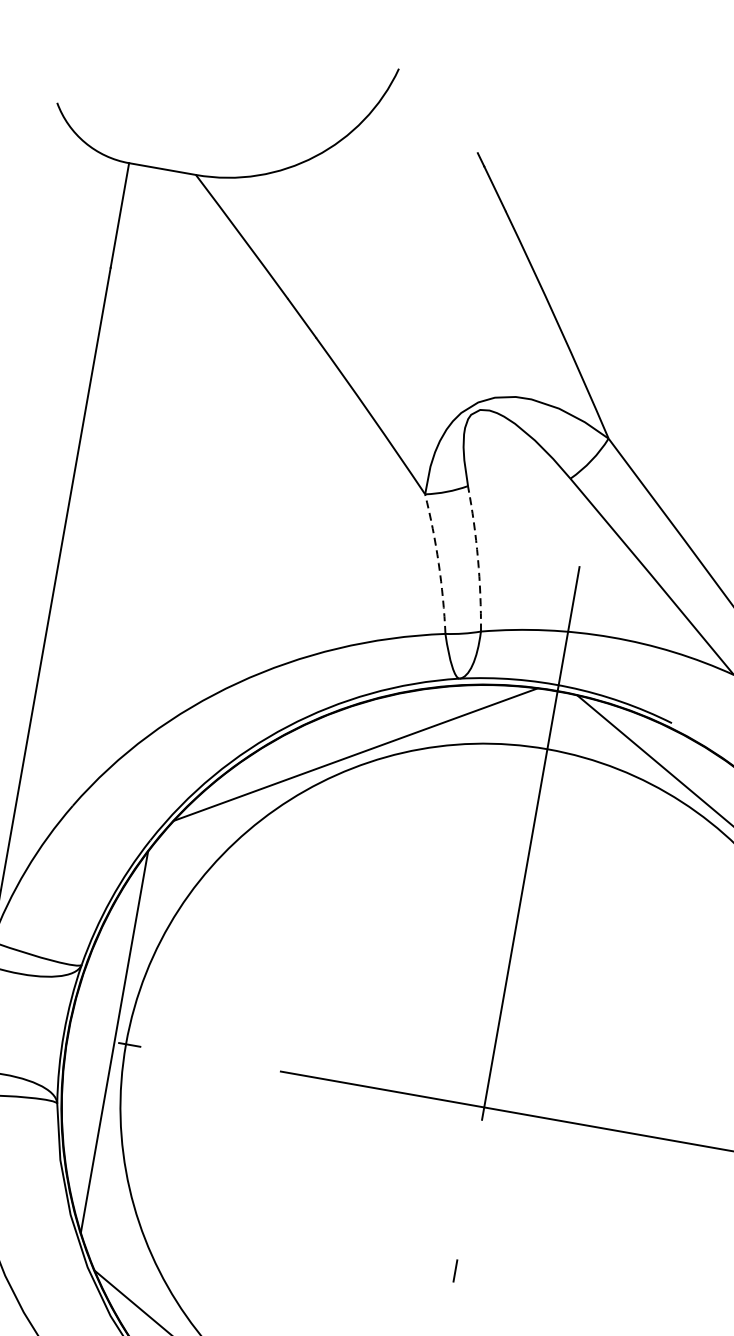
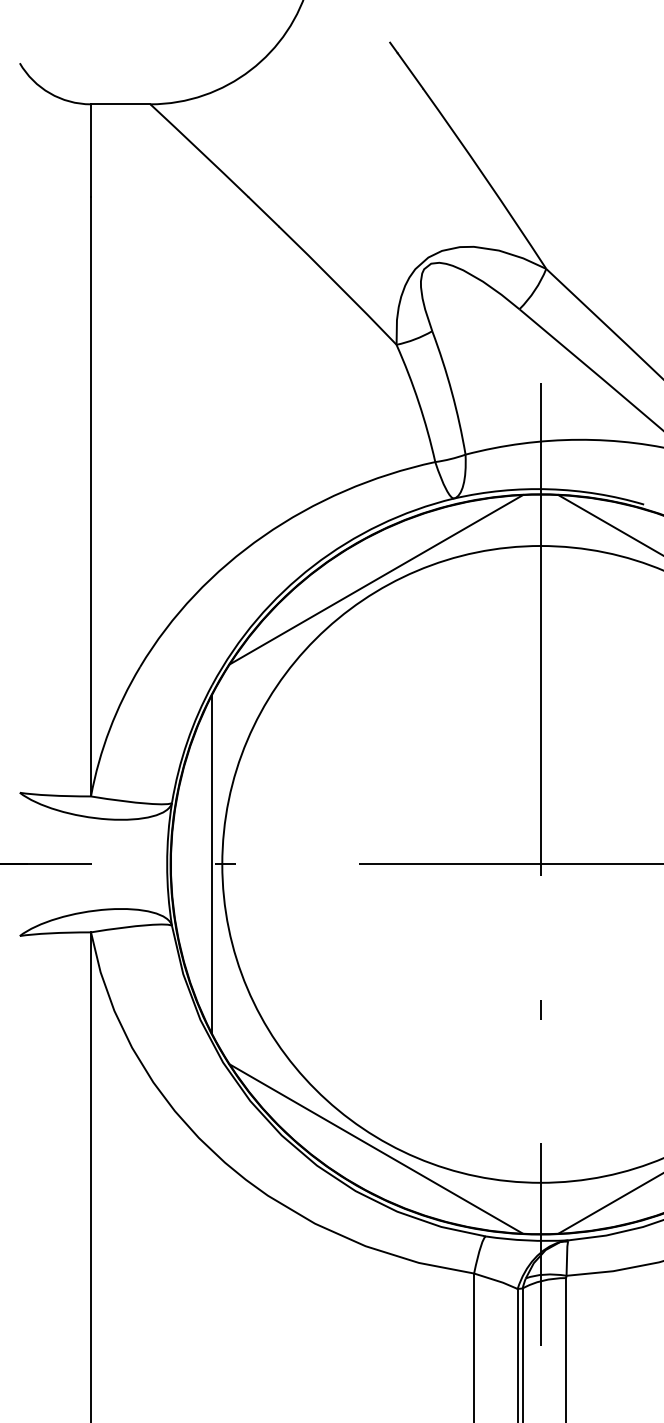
arc: (477, 558) -> (451, 392), dashed -> solid
arc: (438, 563) -> (418, 402), dashed -> solid

